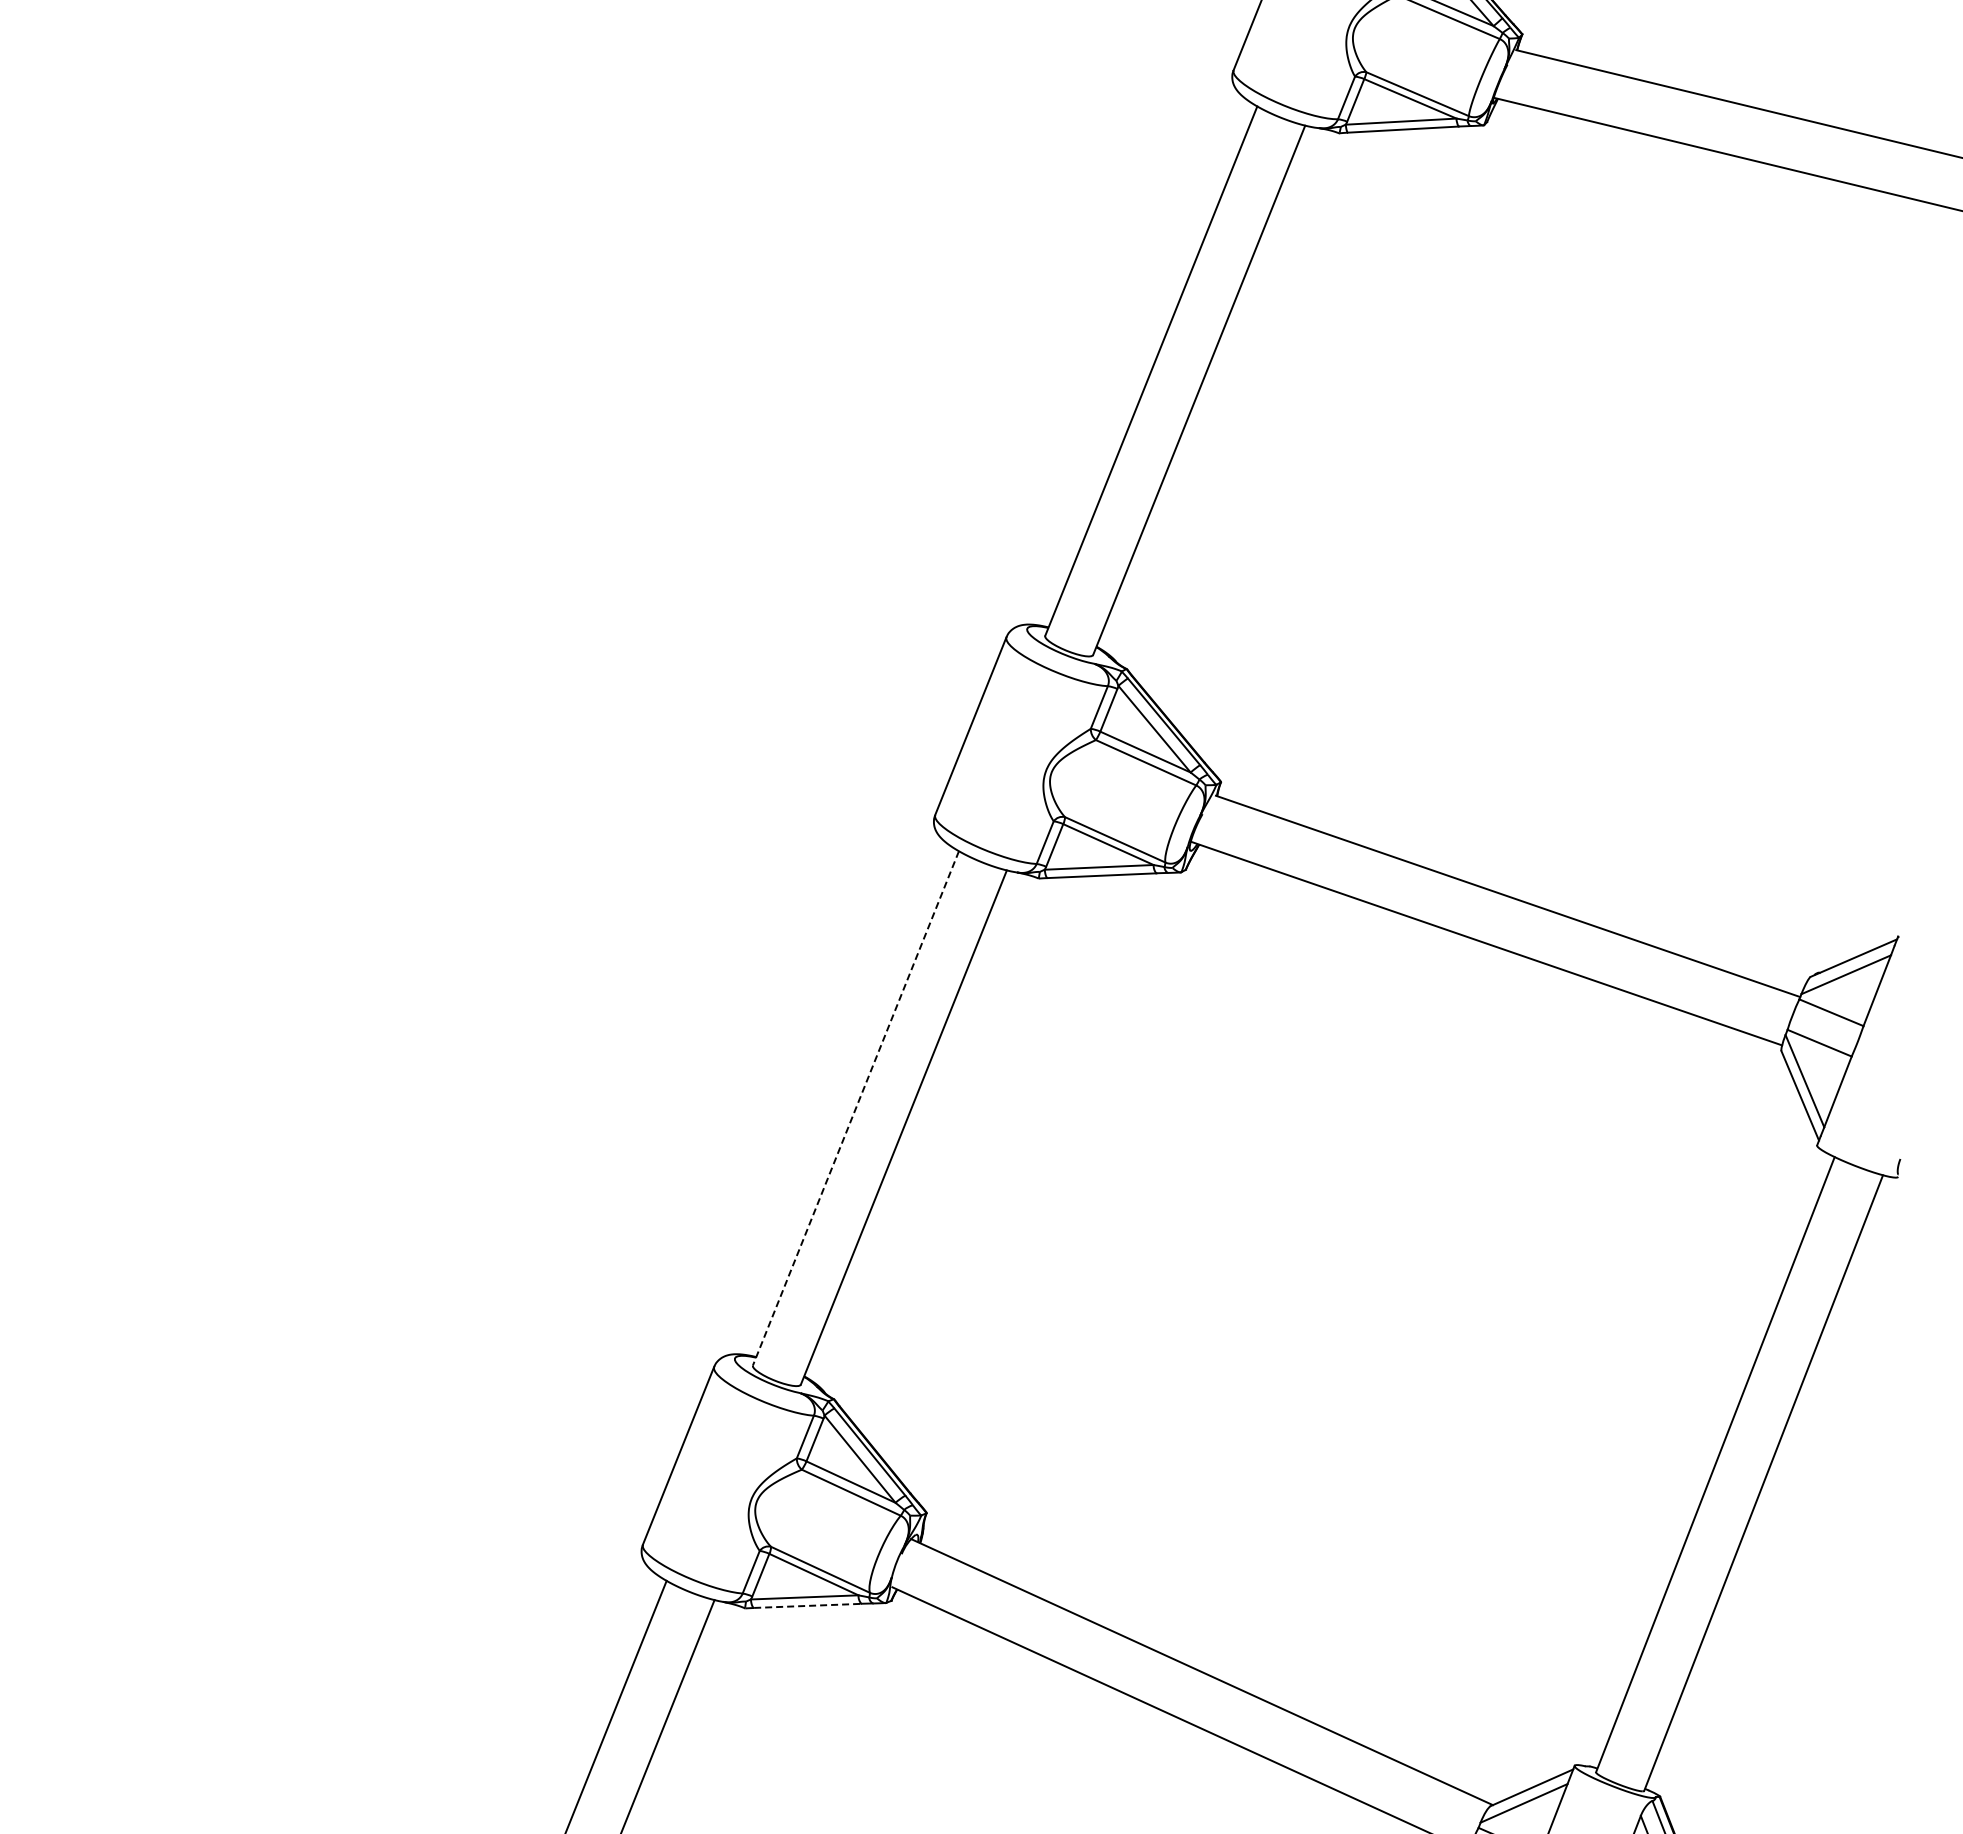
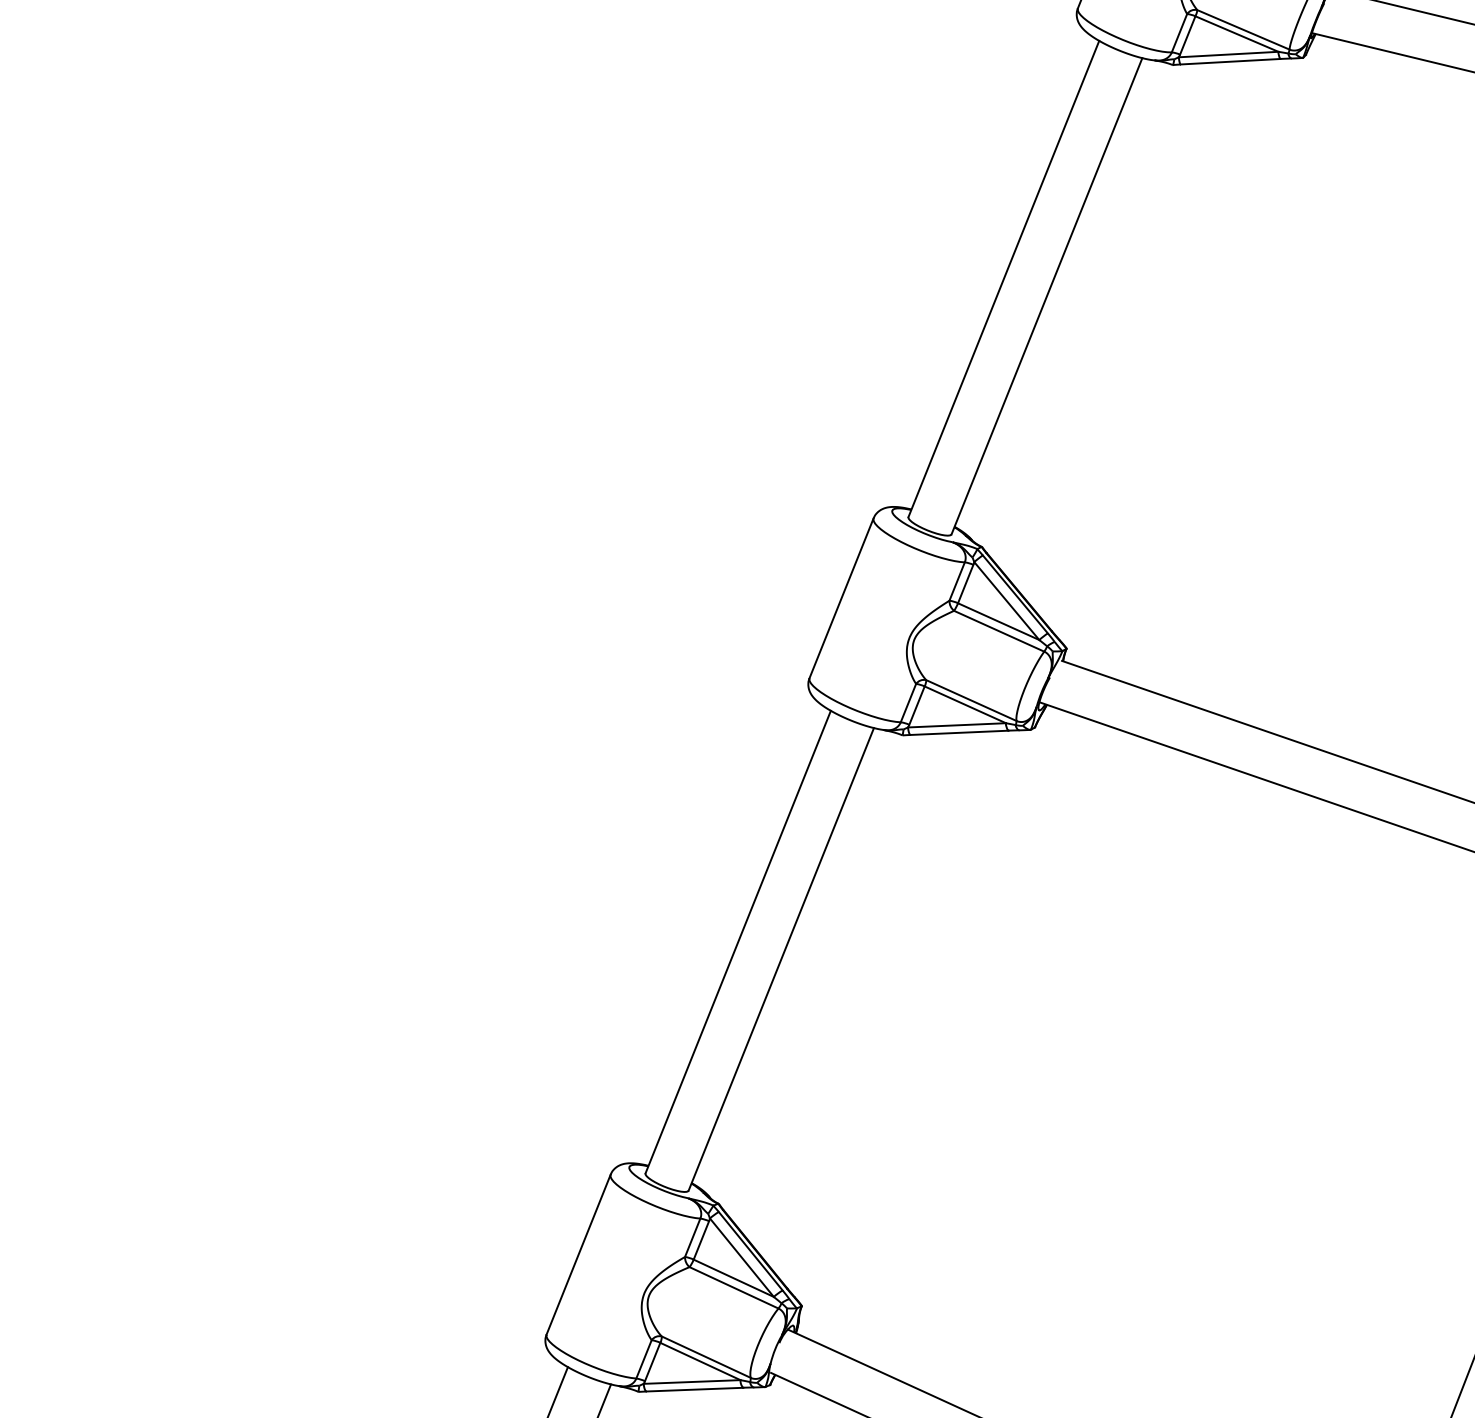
line: (855, 1108) -> (737, 942), dashed -> solid
line: (807, 1605) -> (694, 1389), dashed -> solid

